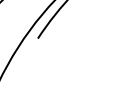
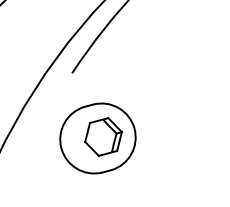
part: (51, 72) -> (97, 137), added

